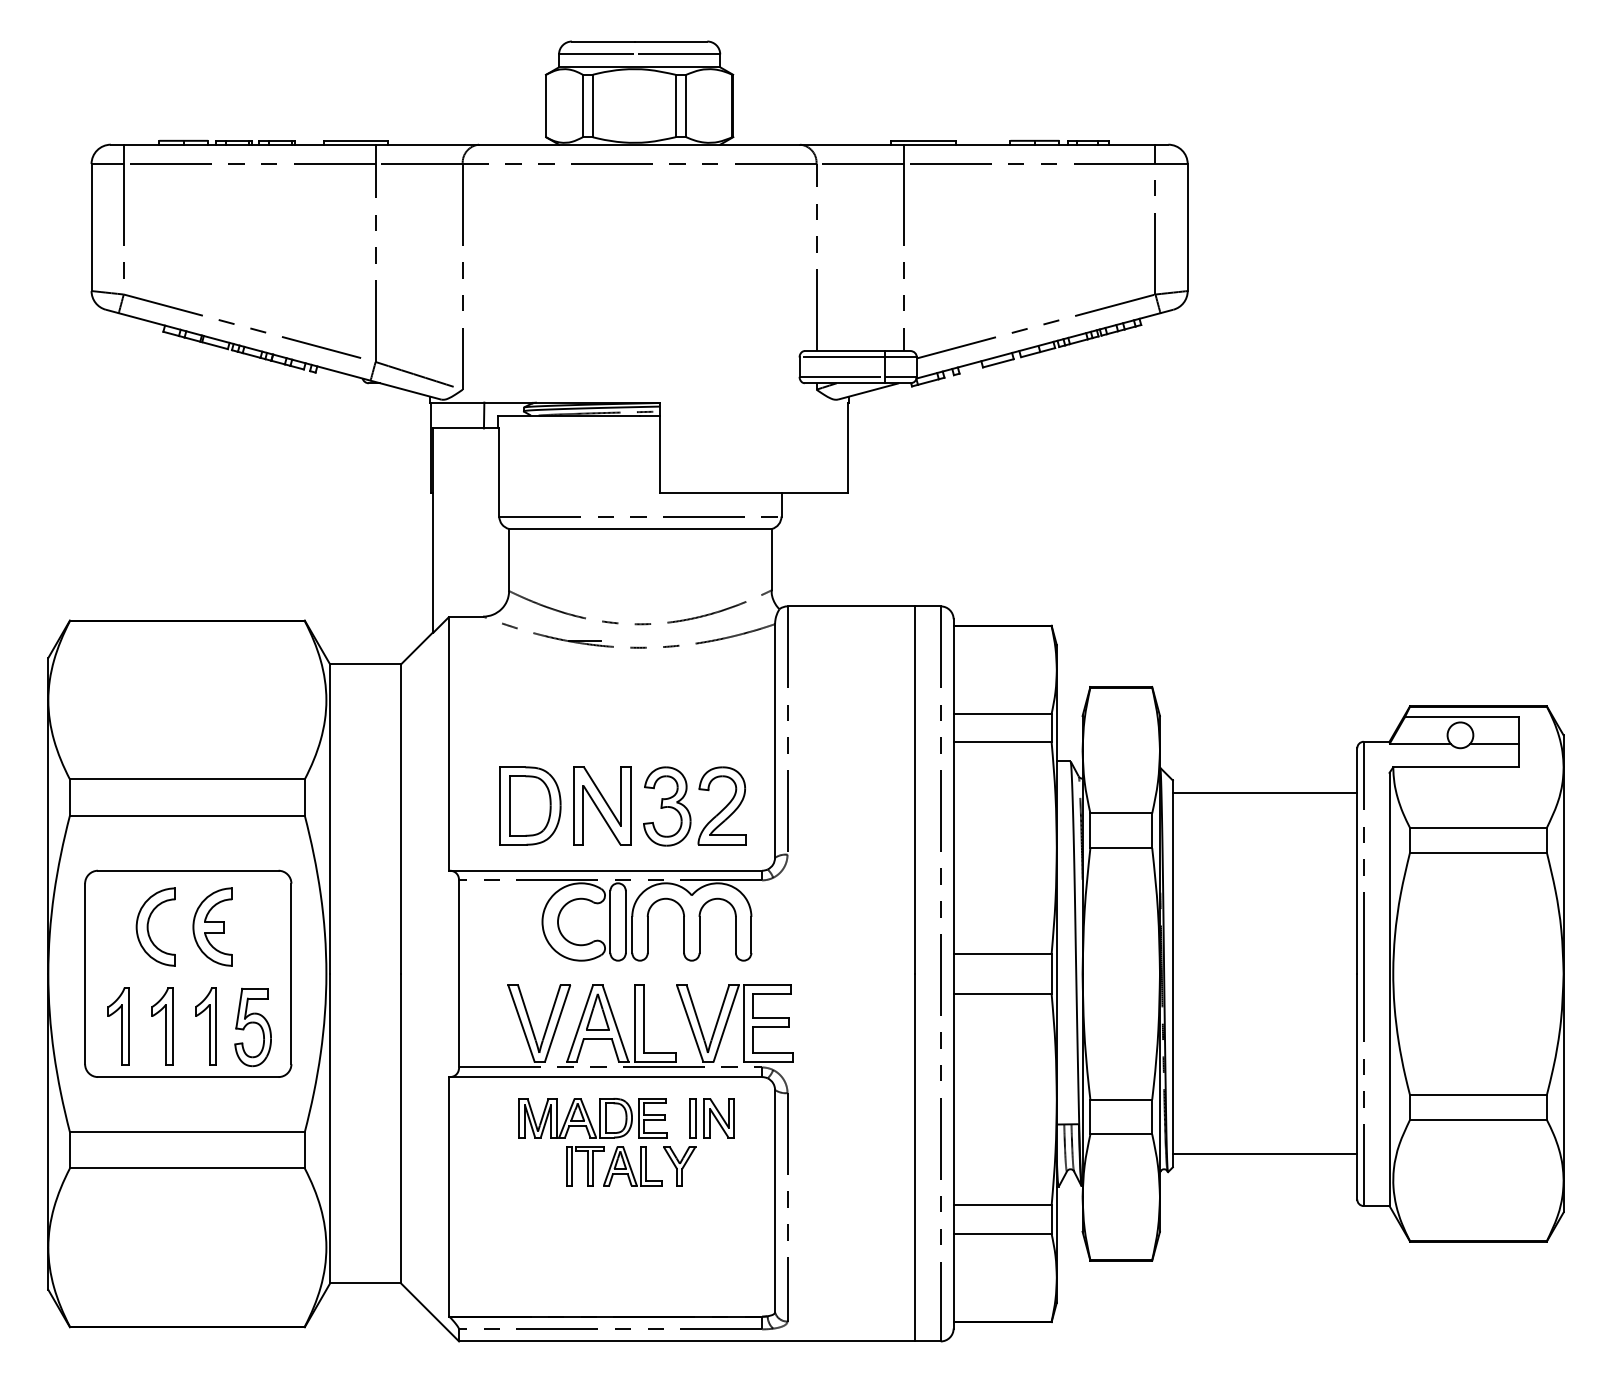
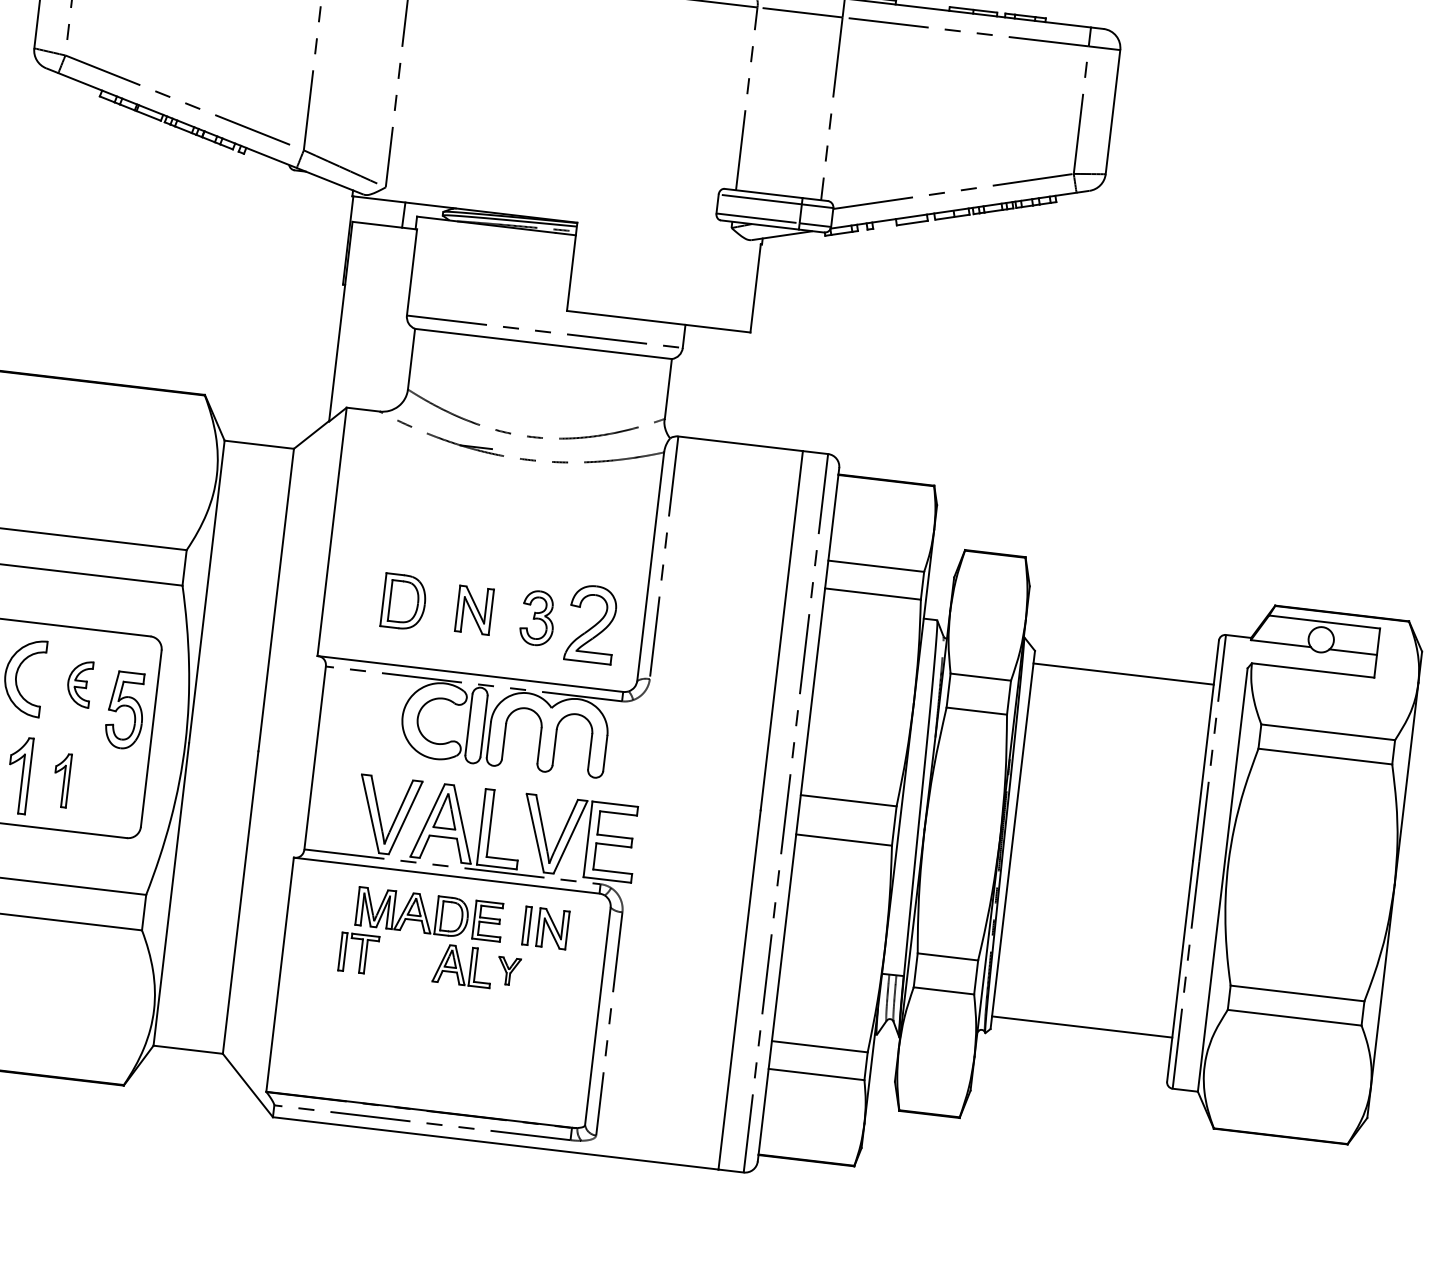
part: (530, 805) -> (404, 601), size x0.7
part: (602, 805) -> (474, 609), size x0.6
part: (667, 806) -> (538, 618), size x0.7
part: (212, 926) -> (79, 683), size x0.6
part: (205, 1026) -> (61, 780), size x0.7
part: (252, 1027) -> (124, 710), moved
part: (585, 1166) -> (358, 953), moved
part: (679, 1166) -> (508, 971), size x0.7

